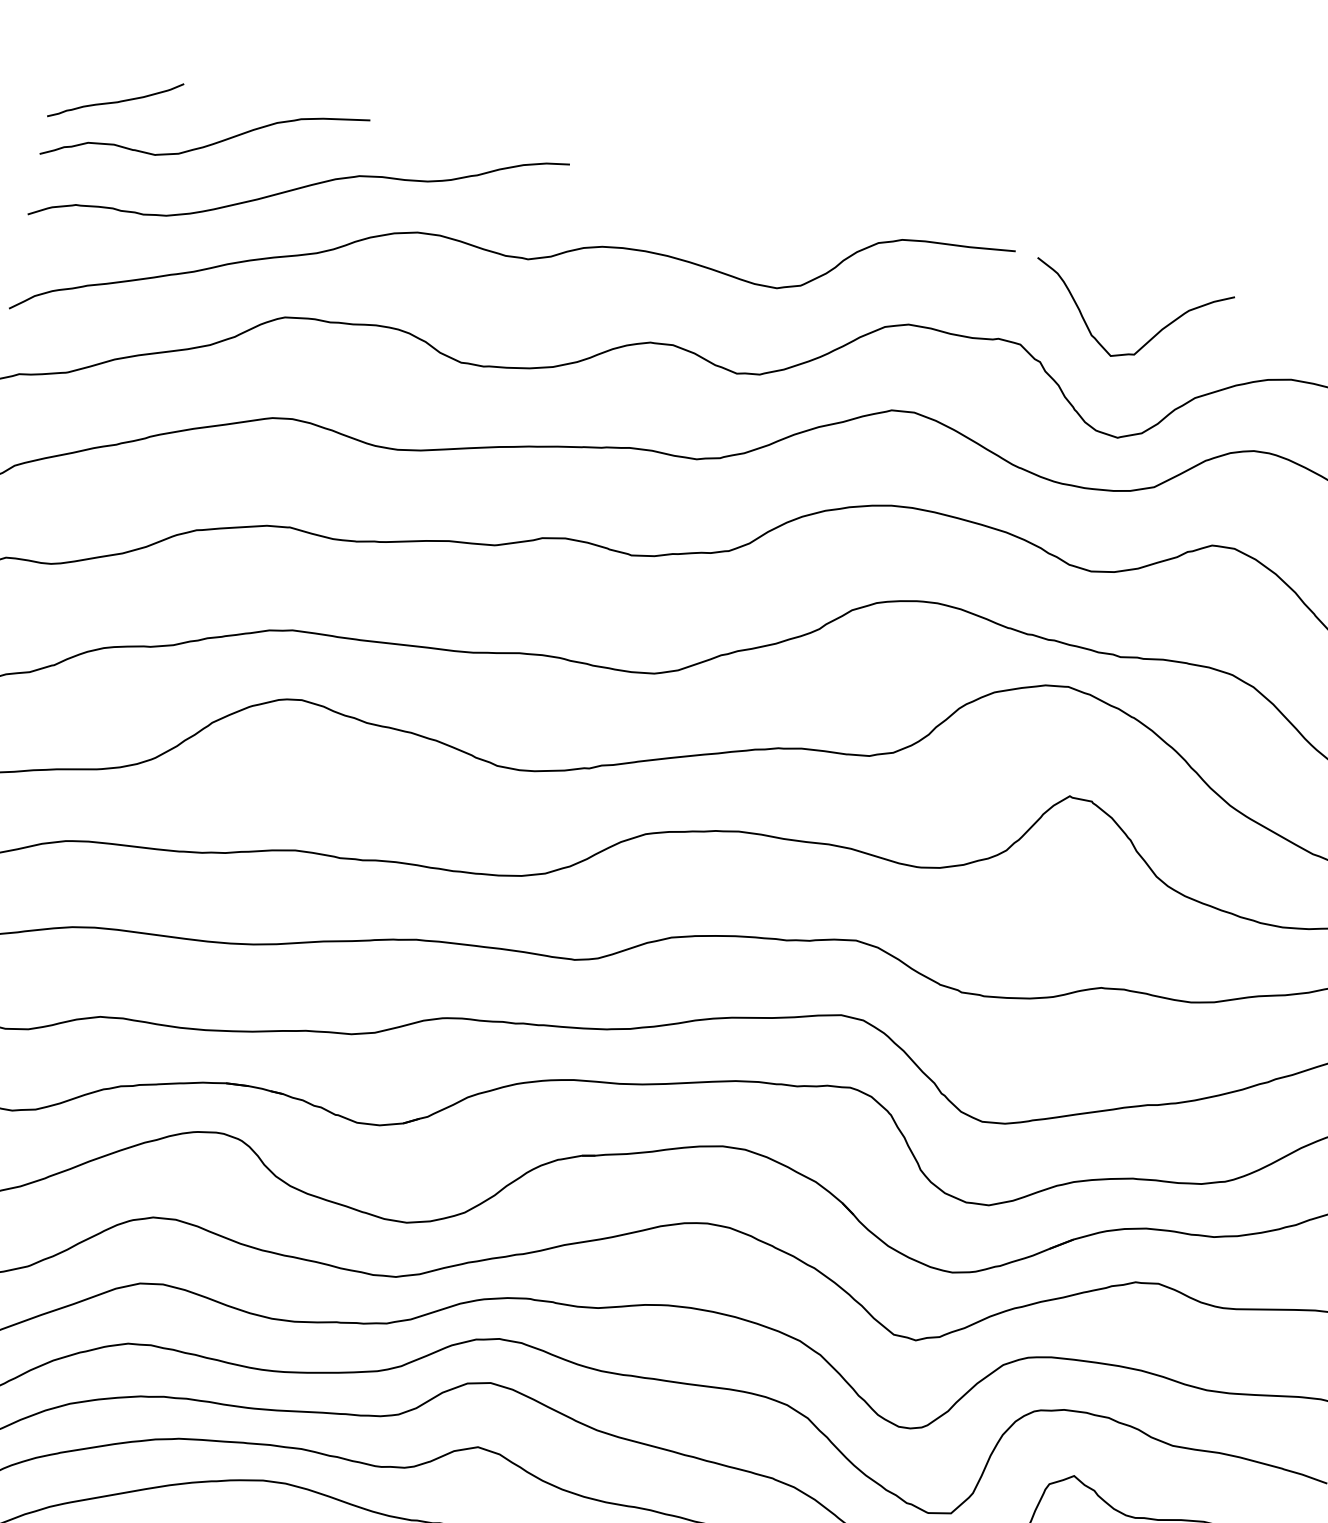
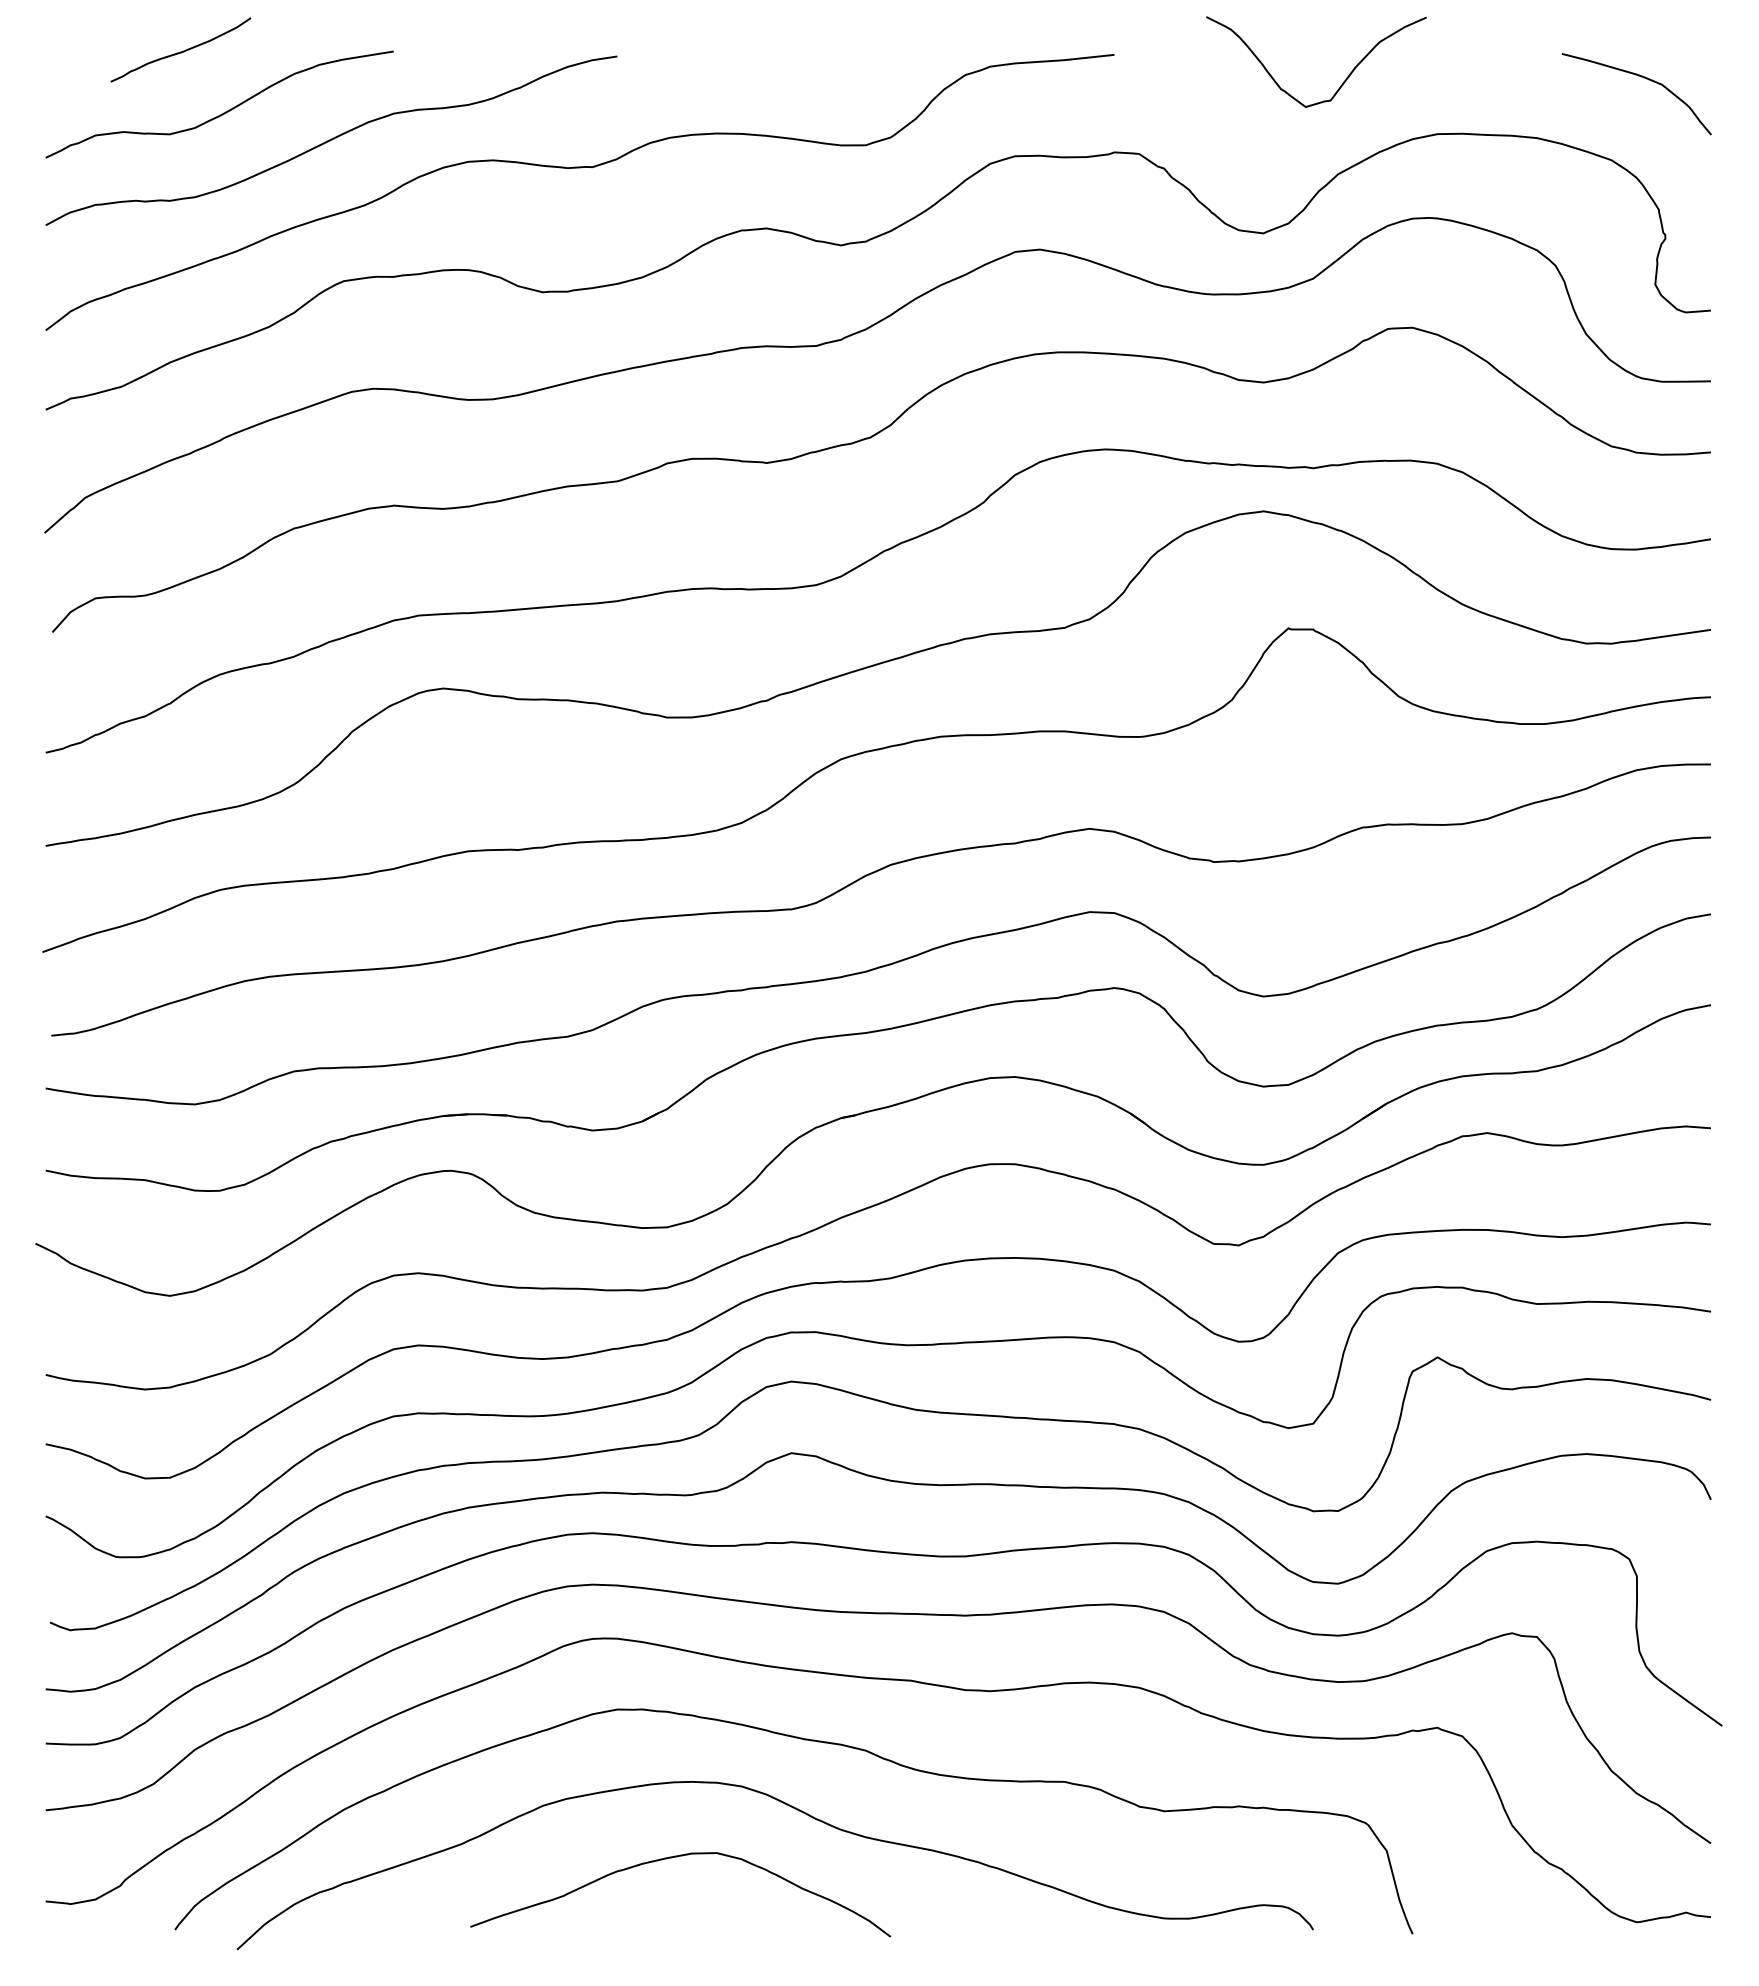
curve: (115, 101) -> (180, 51), moved
curve: (1149, 339) -> (1343, 81), moved

